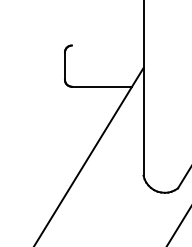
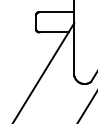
line: (107, 46) -> (56, 12), added

